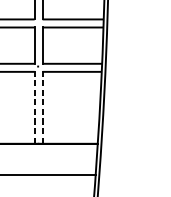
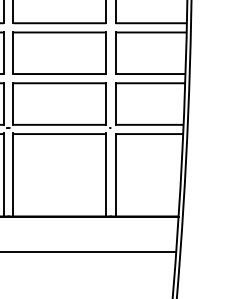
line: (34, 107) -> (106, 174), dashed -> solid
line: (42, 107) -> (115, 174), dashed -> solid

